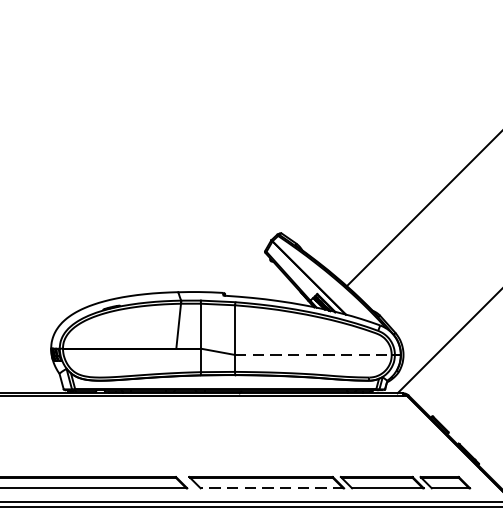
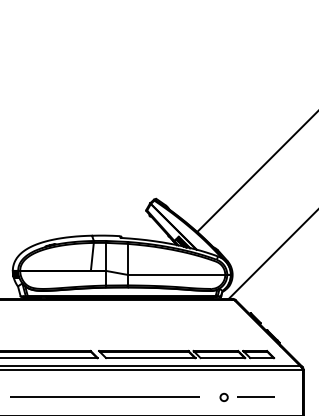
line: (313, 354) -> (176, 274), dashed -> solid
line: (271, 489) -> (150, 358), dashed -> solid

